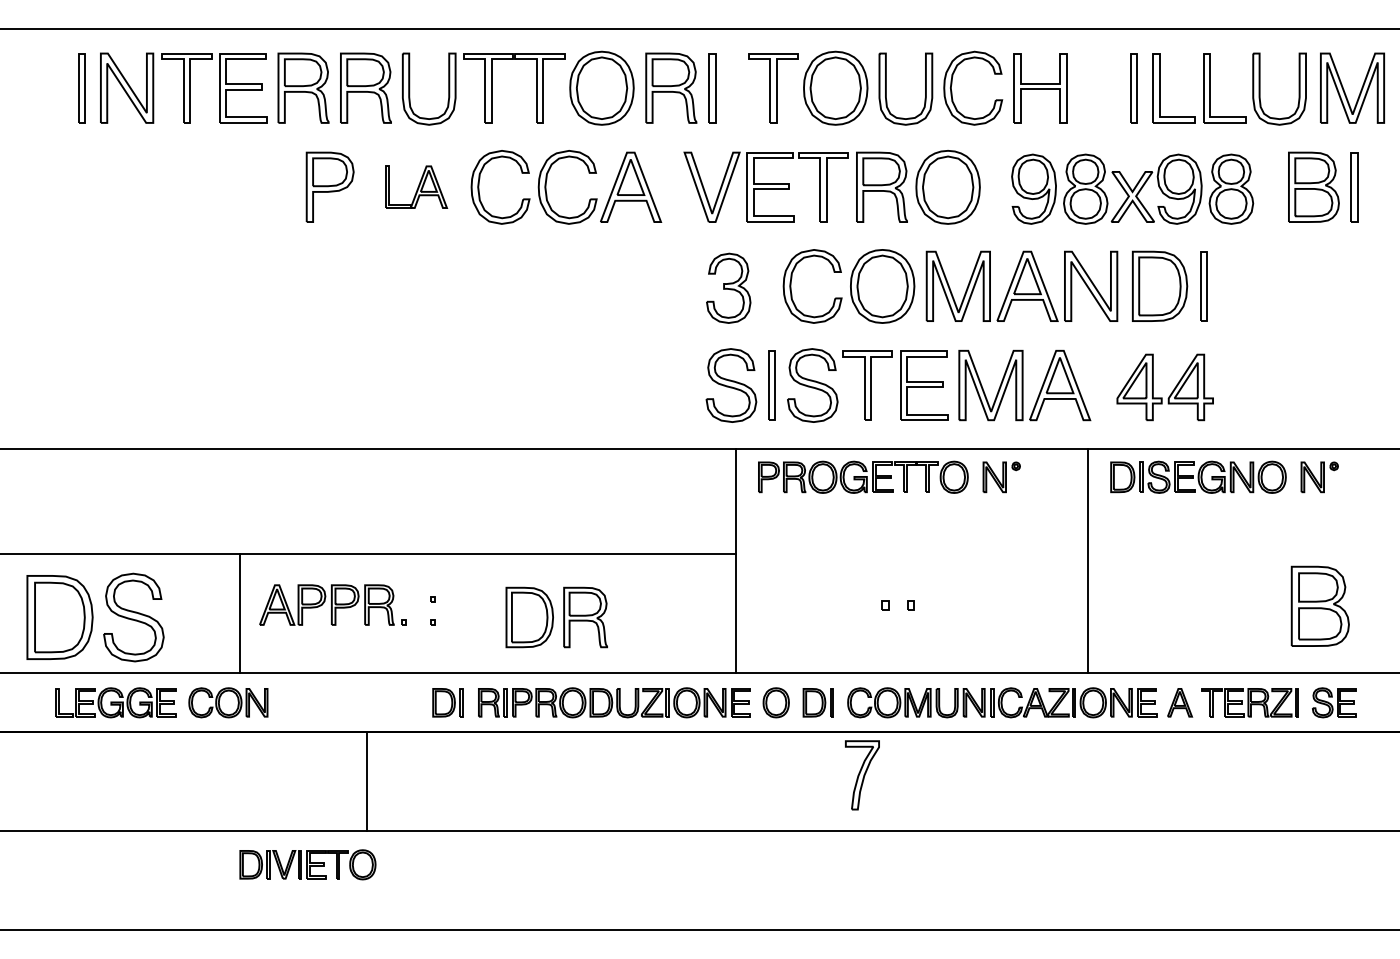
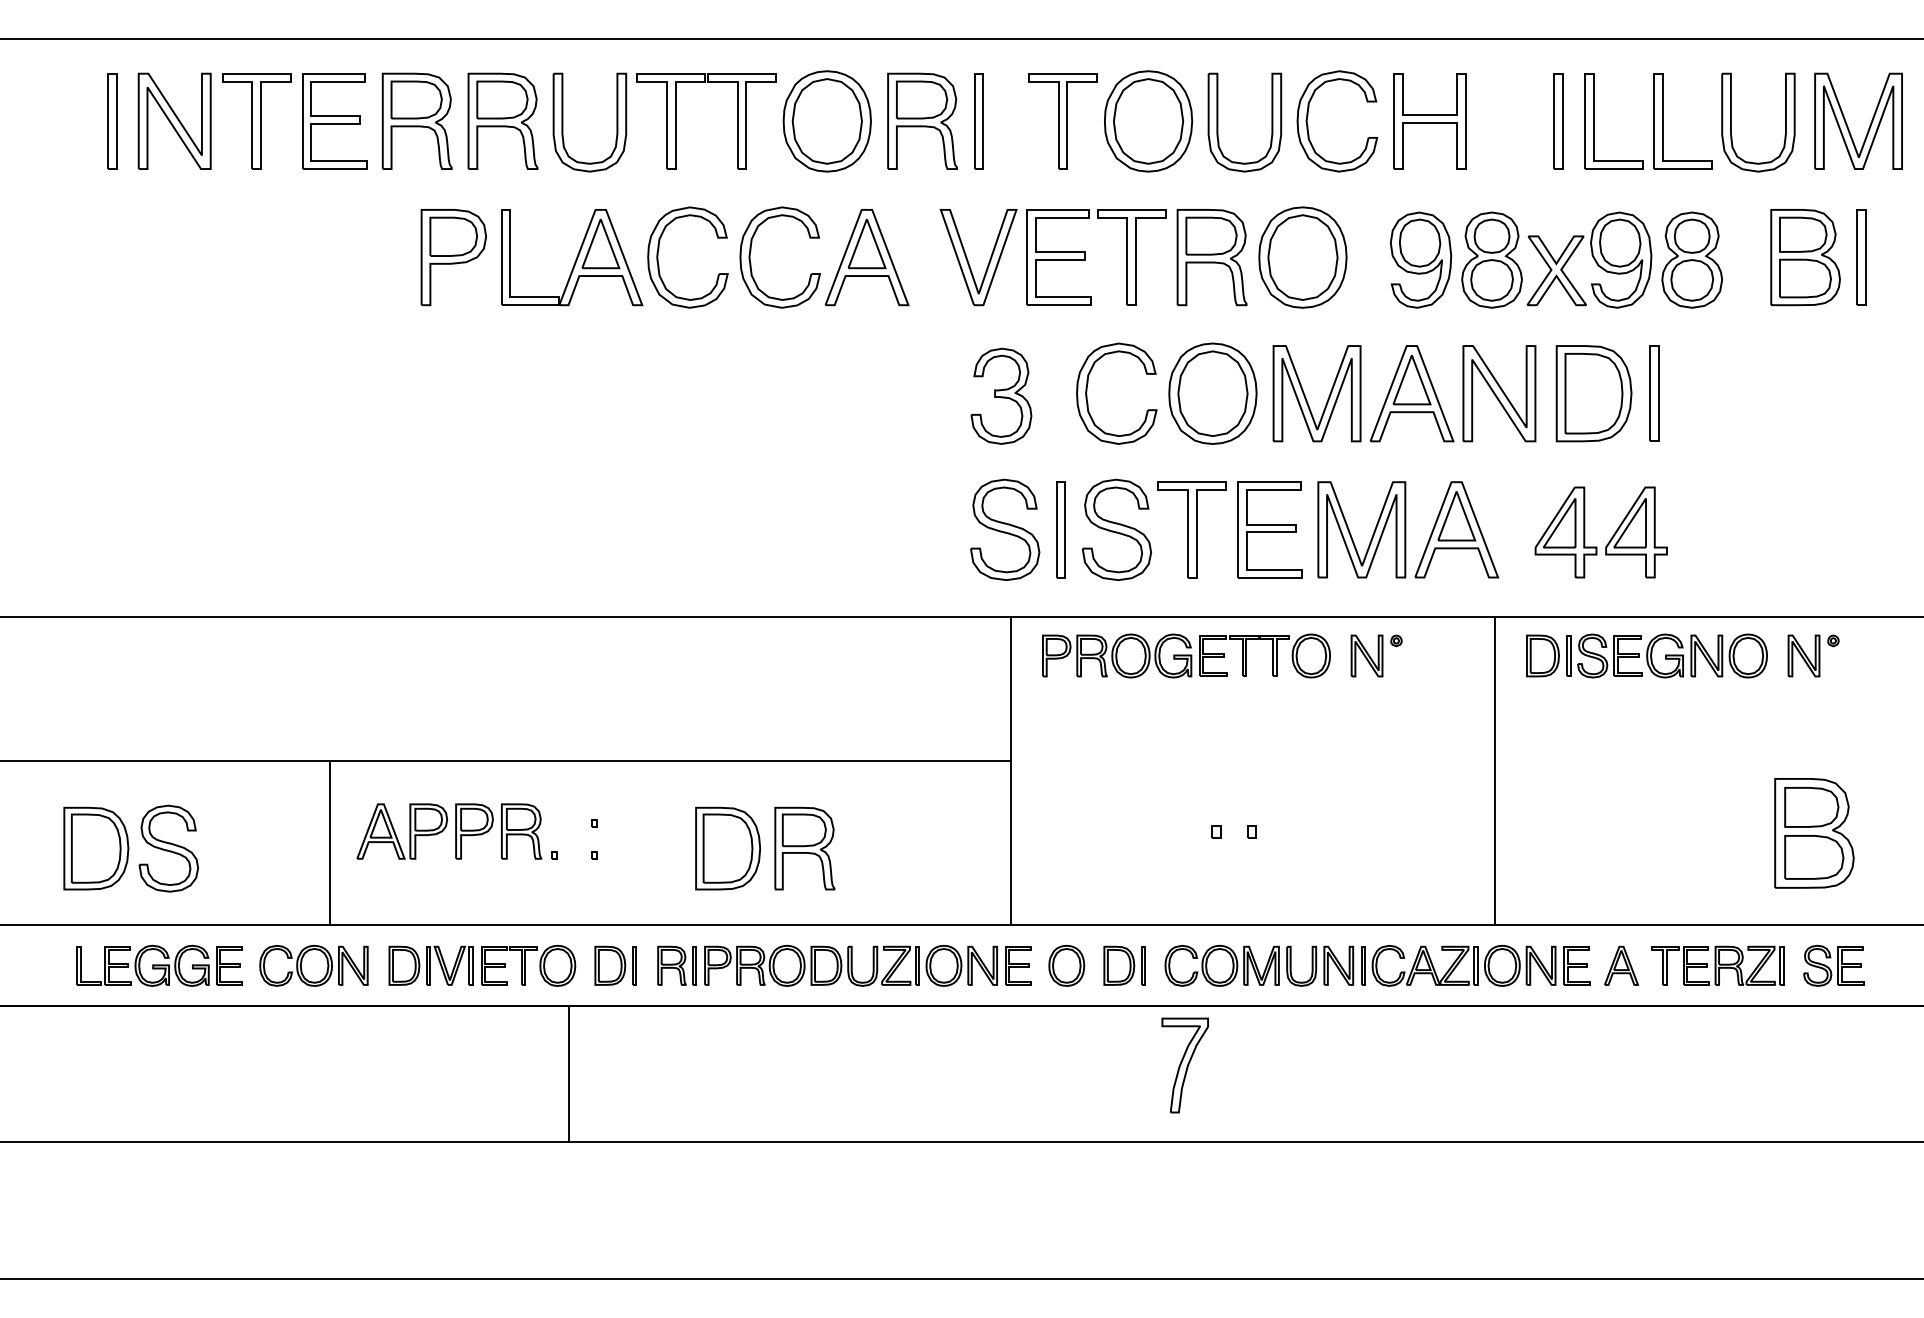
part: (416, 186) -> (572, 256), size x1.67
part: (94, 617) -> (129, 848), size x0.71
line: (366, 781) -> (568, 1073), moved
part: (307, 864) -> (481, 965), moved

